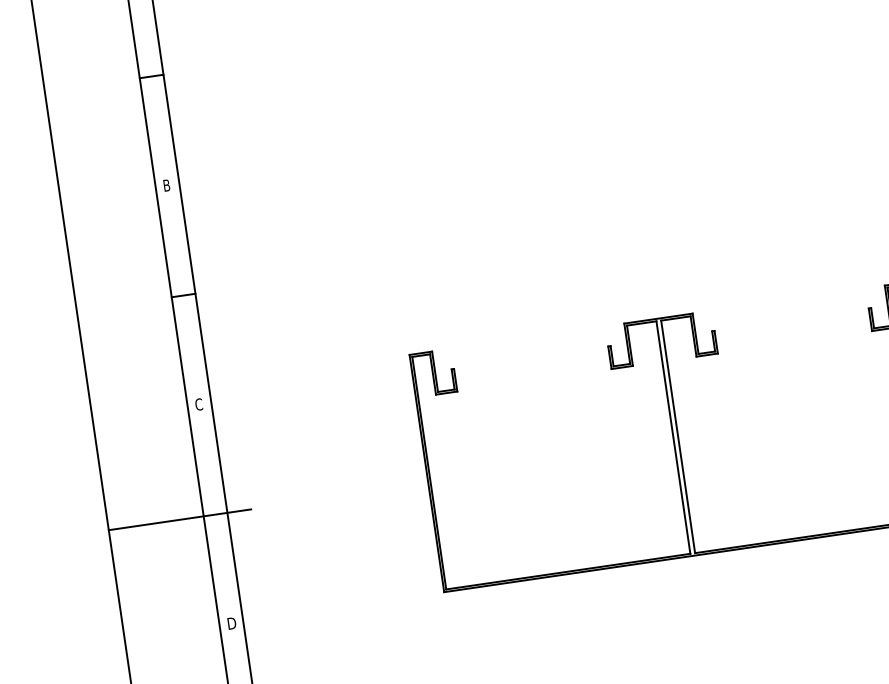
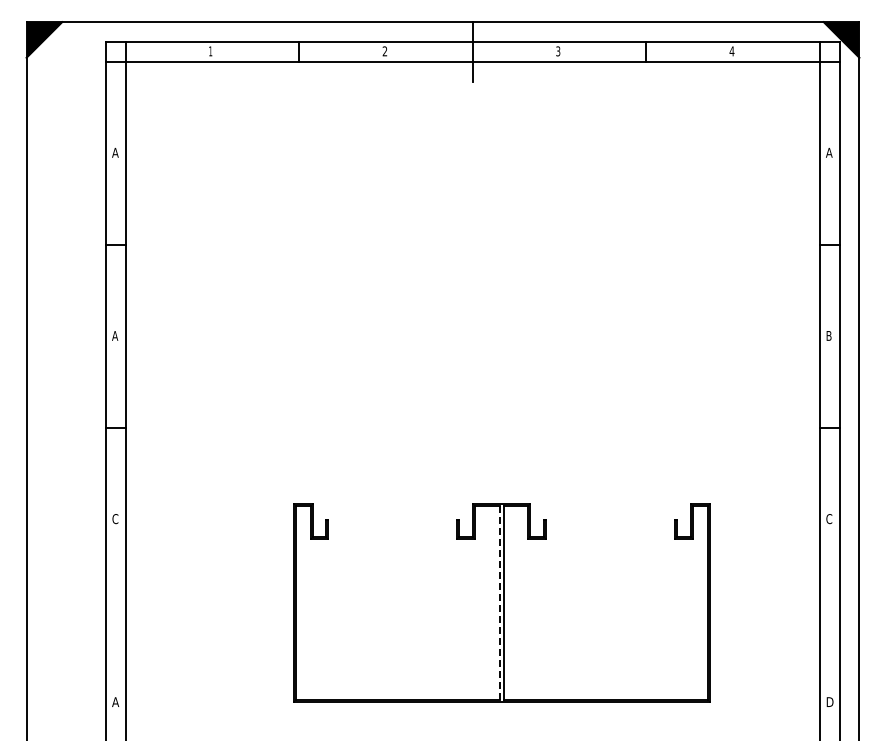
text: (167, 184) -> (115, 335), B -> A
line: (673, 438) -> (499, 603), solid -> dashed
line: (179, 520) -> (85, 611), removed
text: (230, 622) -> (115, 701), D -> A

